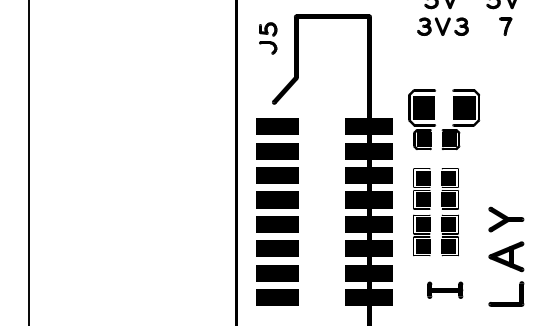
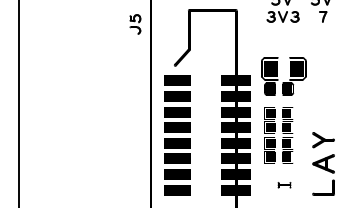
part: (268, 38) -> (135, 24), moved
part: (445, 289) -> (284, 184), size x0.6

